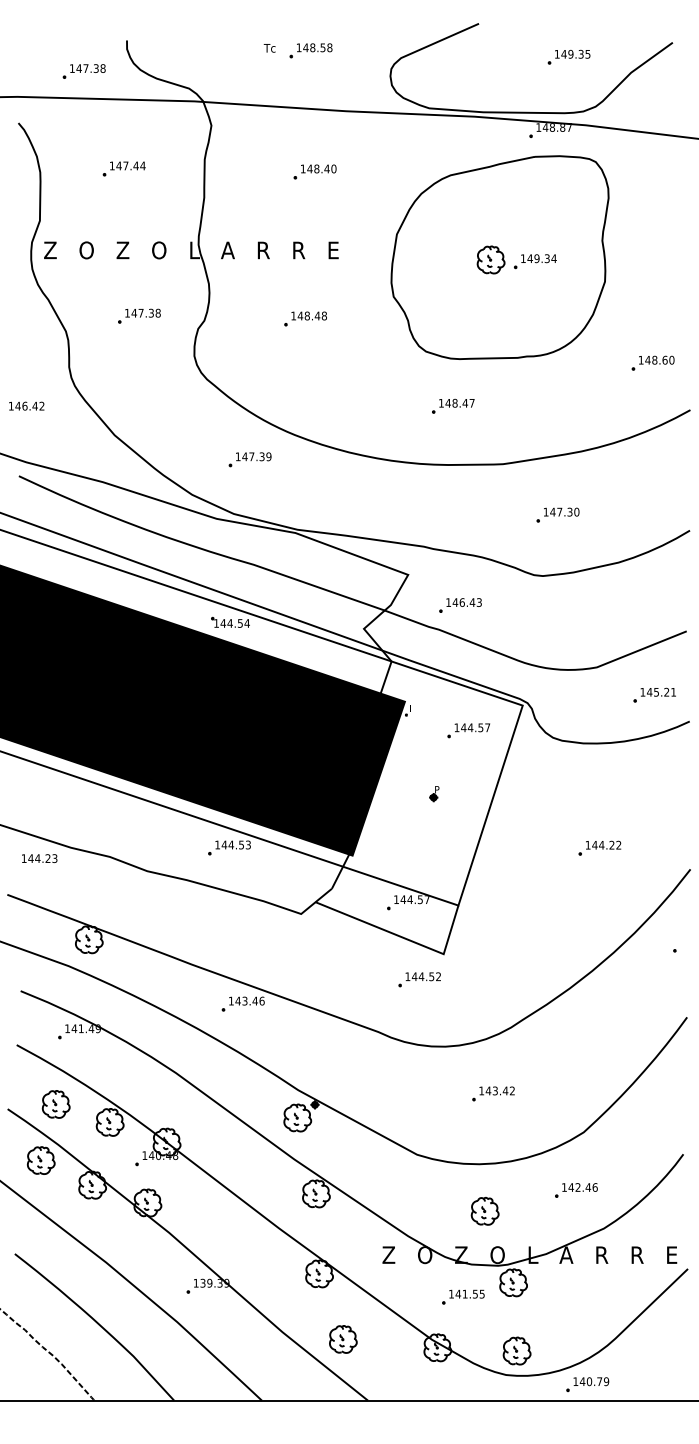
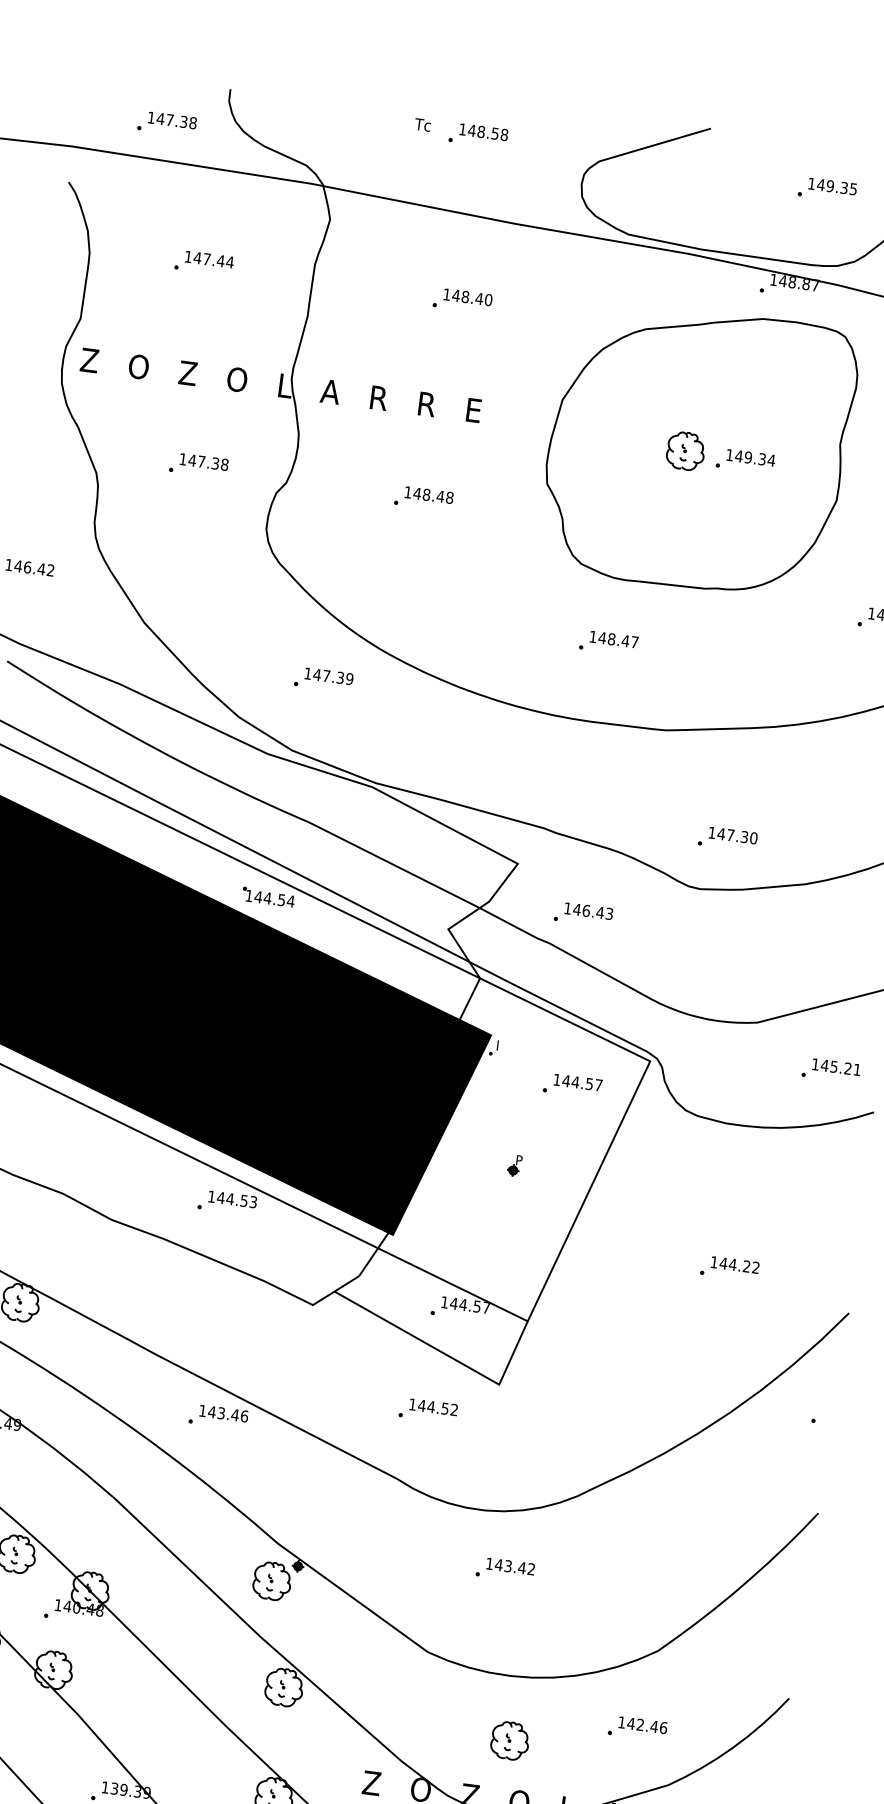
part: (557, 514) -> (727, 838), moved
part: (419, 979) -> (428, 1410), moved
part: (493, 1093) -> (505, 1569), moved

